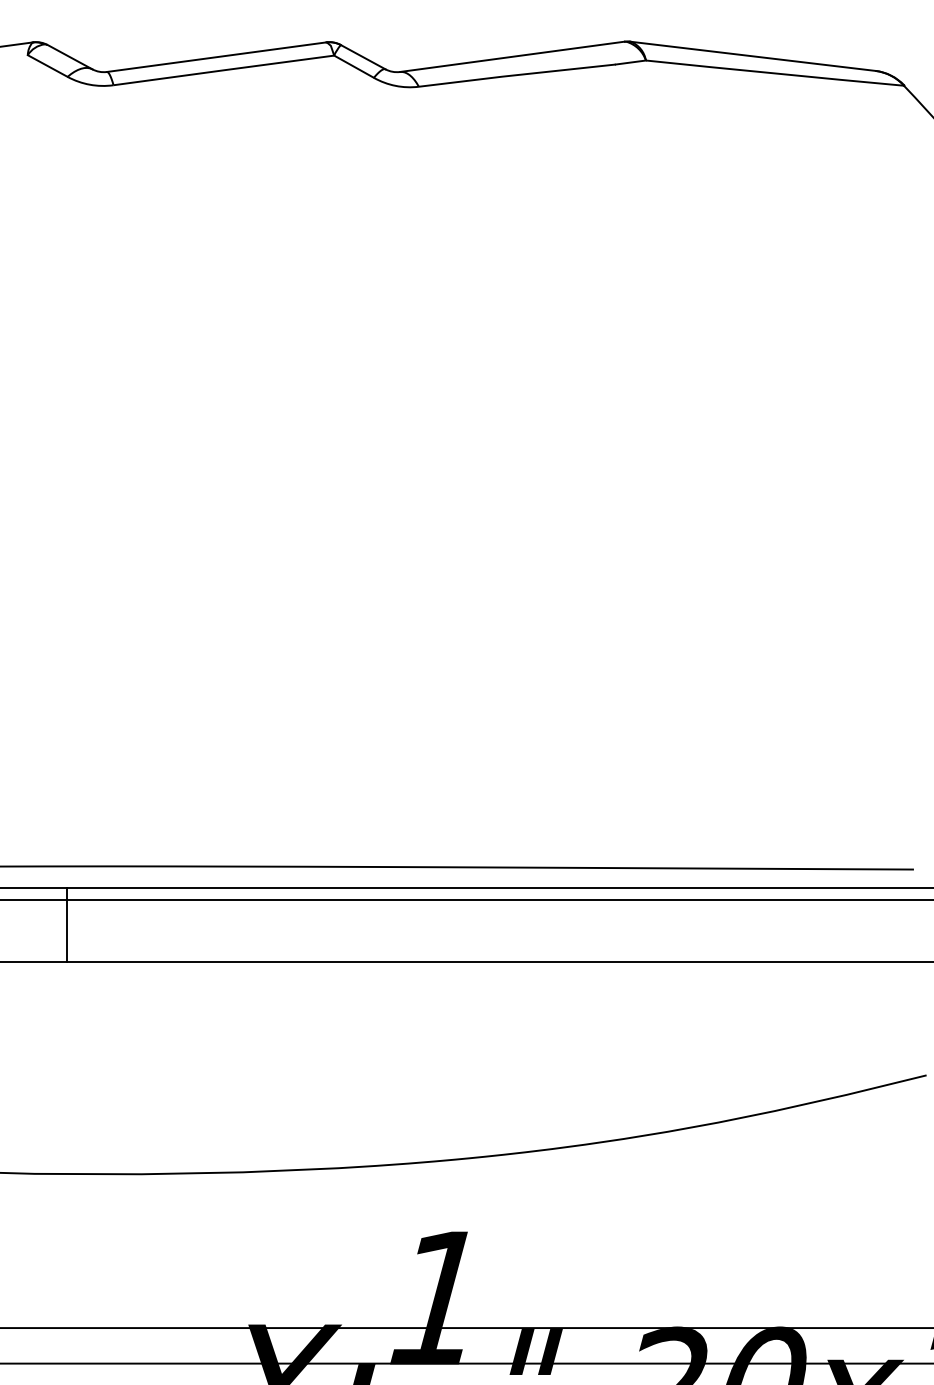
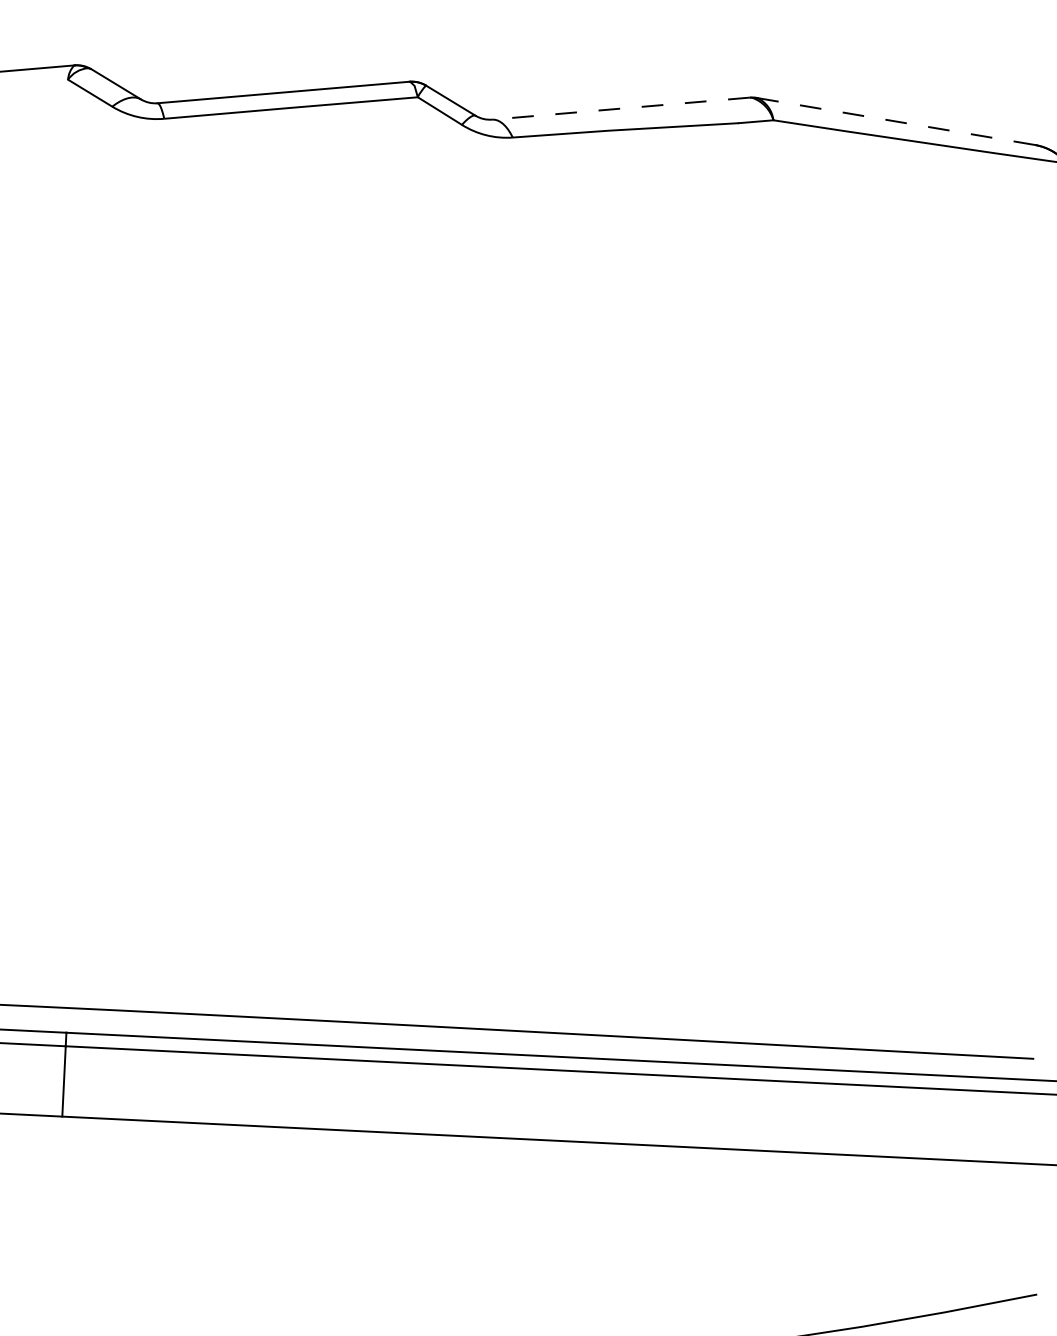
line: (511, 56) -> (620, 108), solid -> dashed
line: (752, 56) -> (895, 121), solid -> dashed

